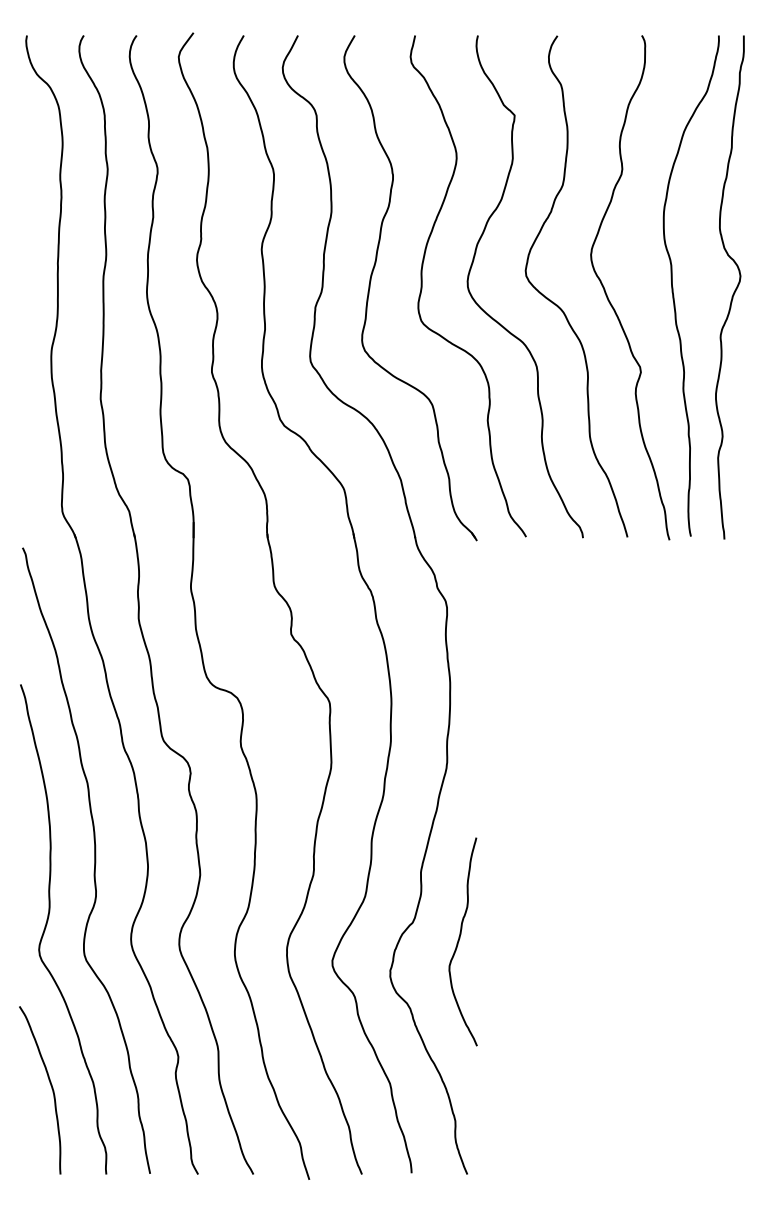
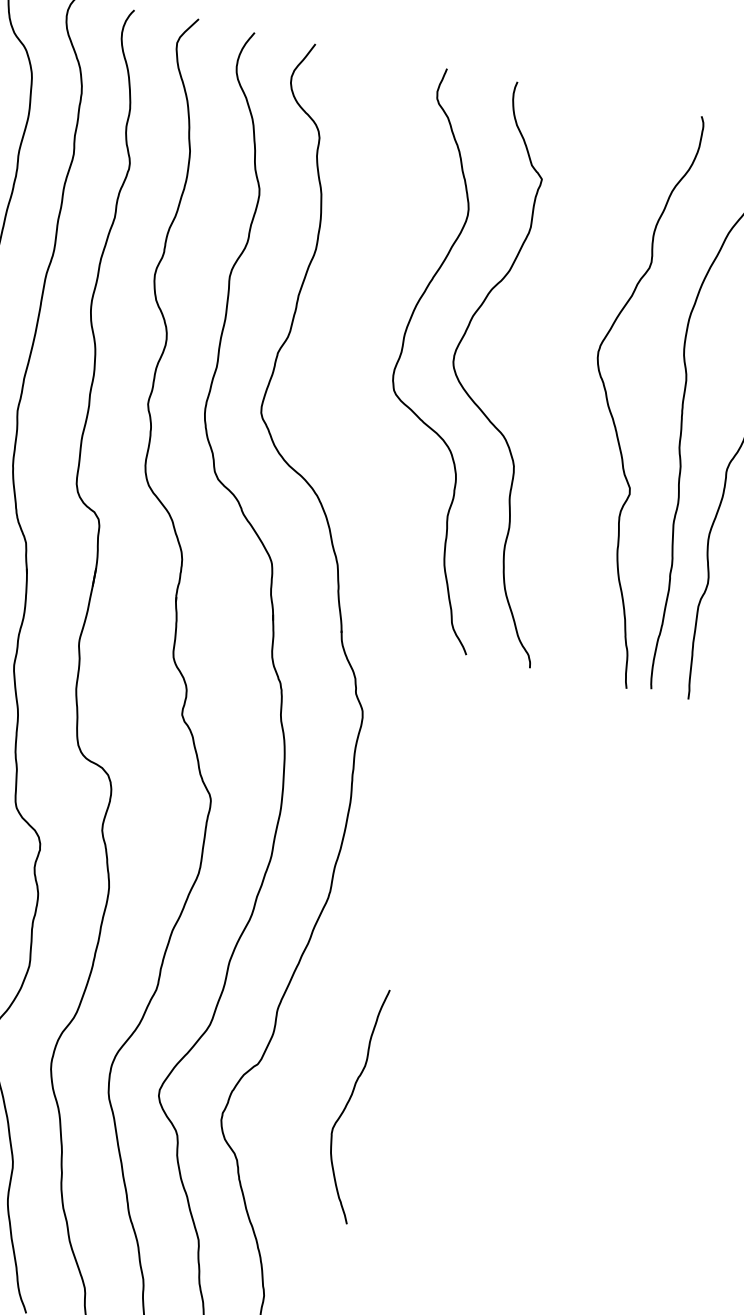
part: (371, 281) -> (346, 335), removed
curve: (557, 304) -> (550, 400), removed
curve: (459, 941) -> (349, 1103), moved

